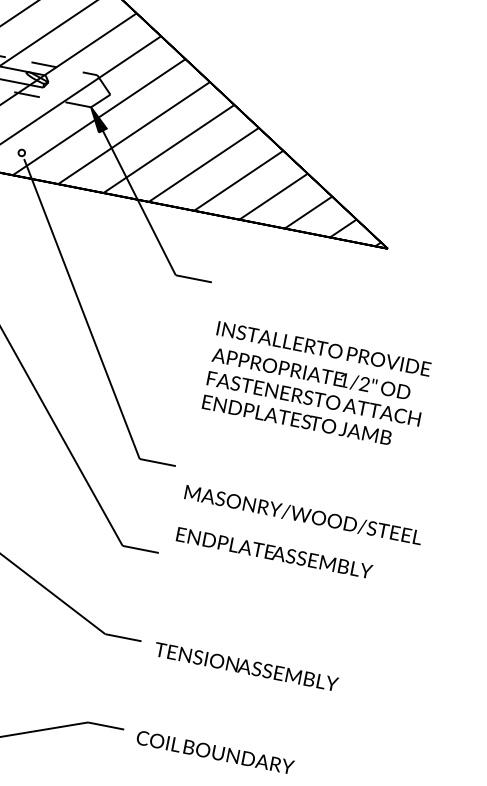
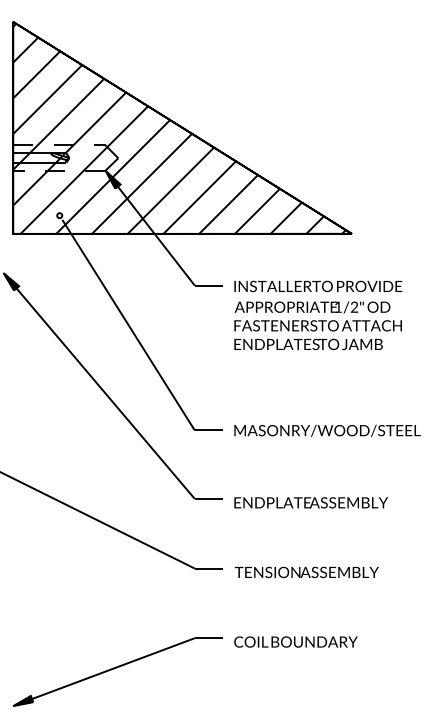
text: (316, 385) -> (318, 315), moved
text: (303, 514) -> (327, 430), moved
text: (273, 552) -> (310, 502), moved

